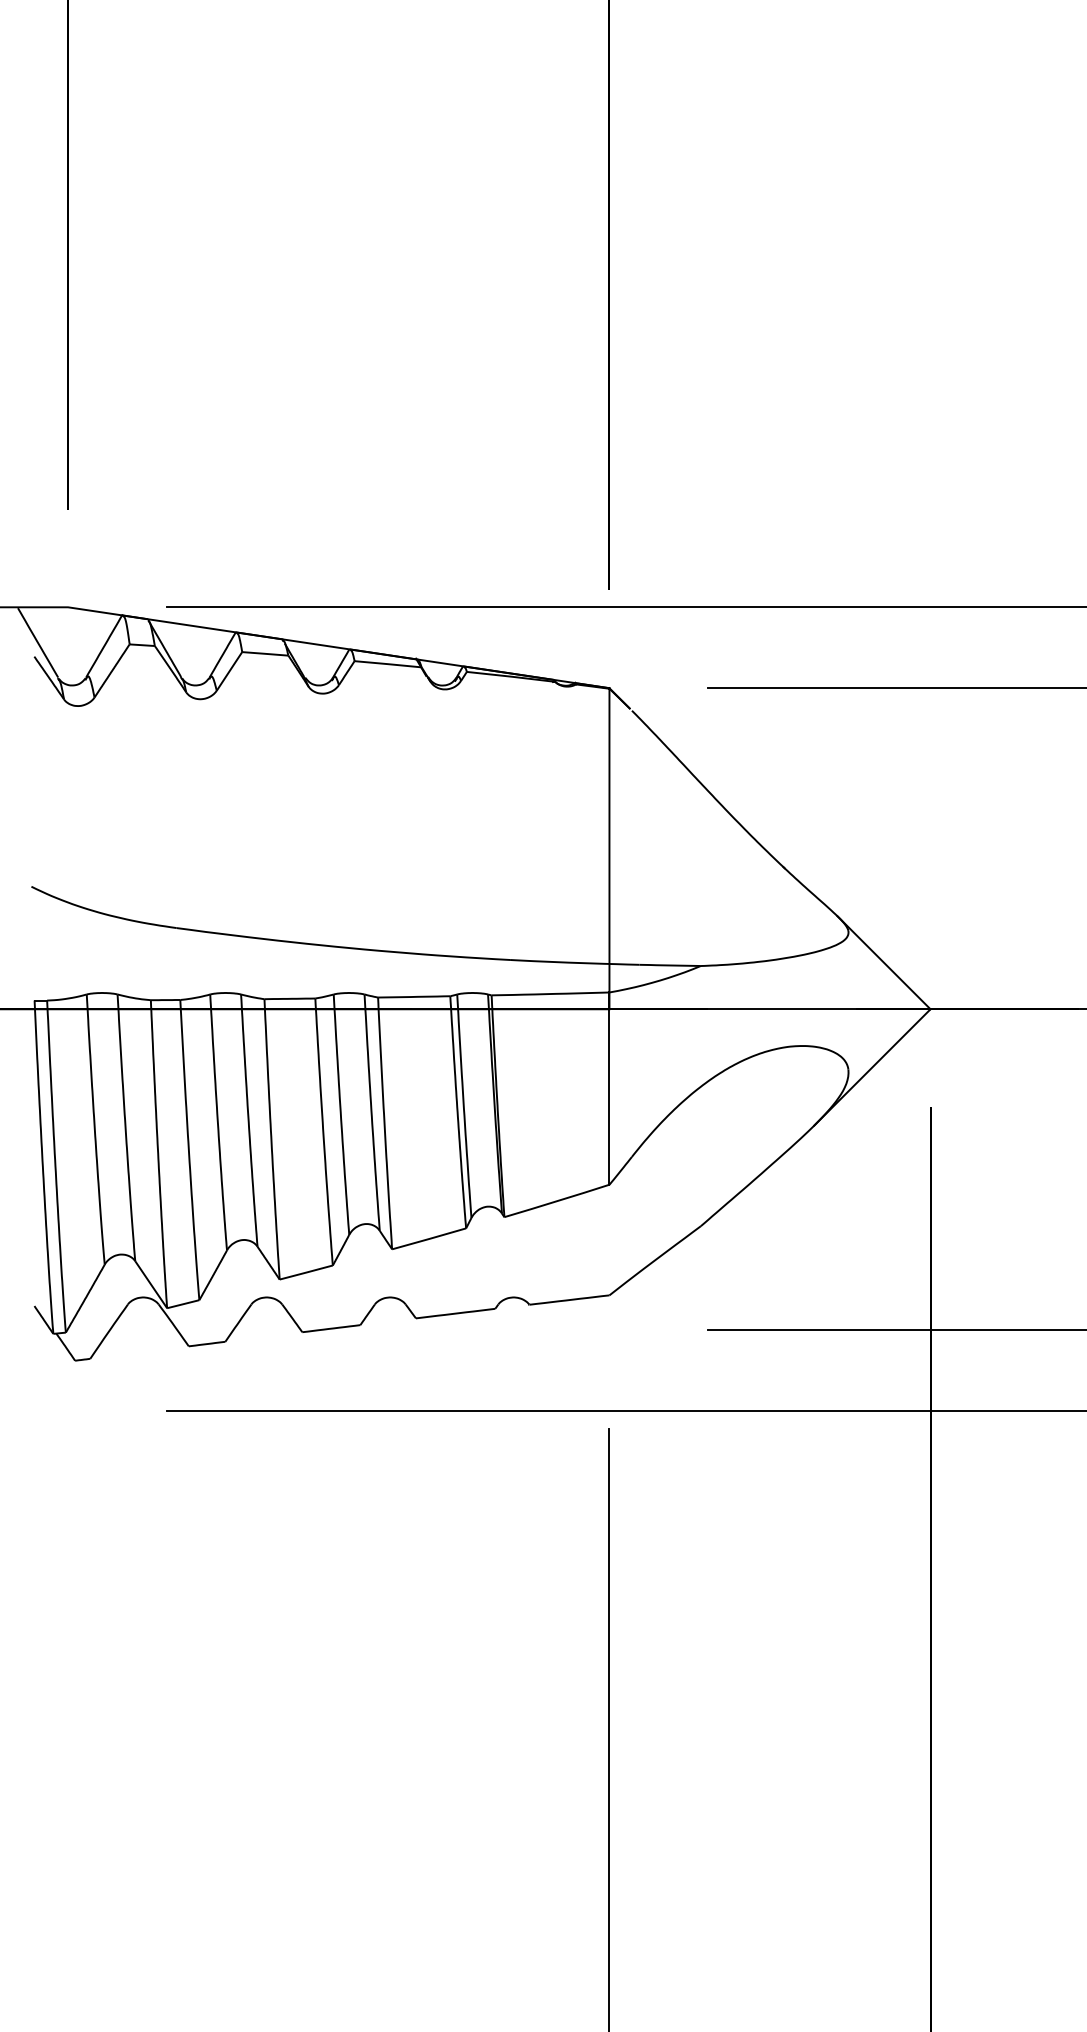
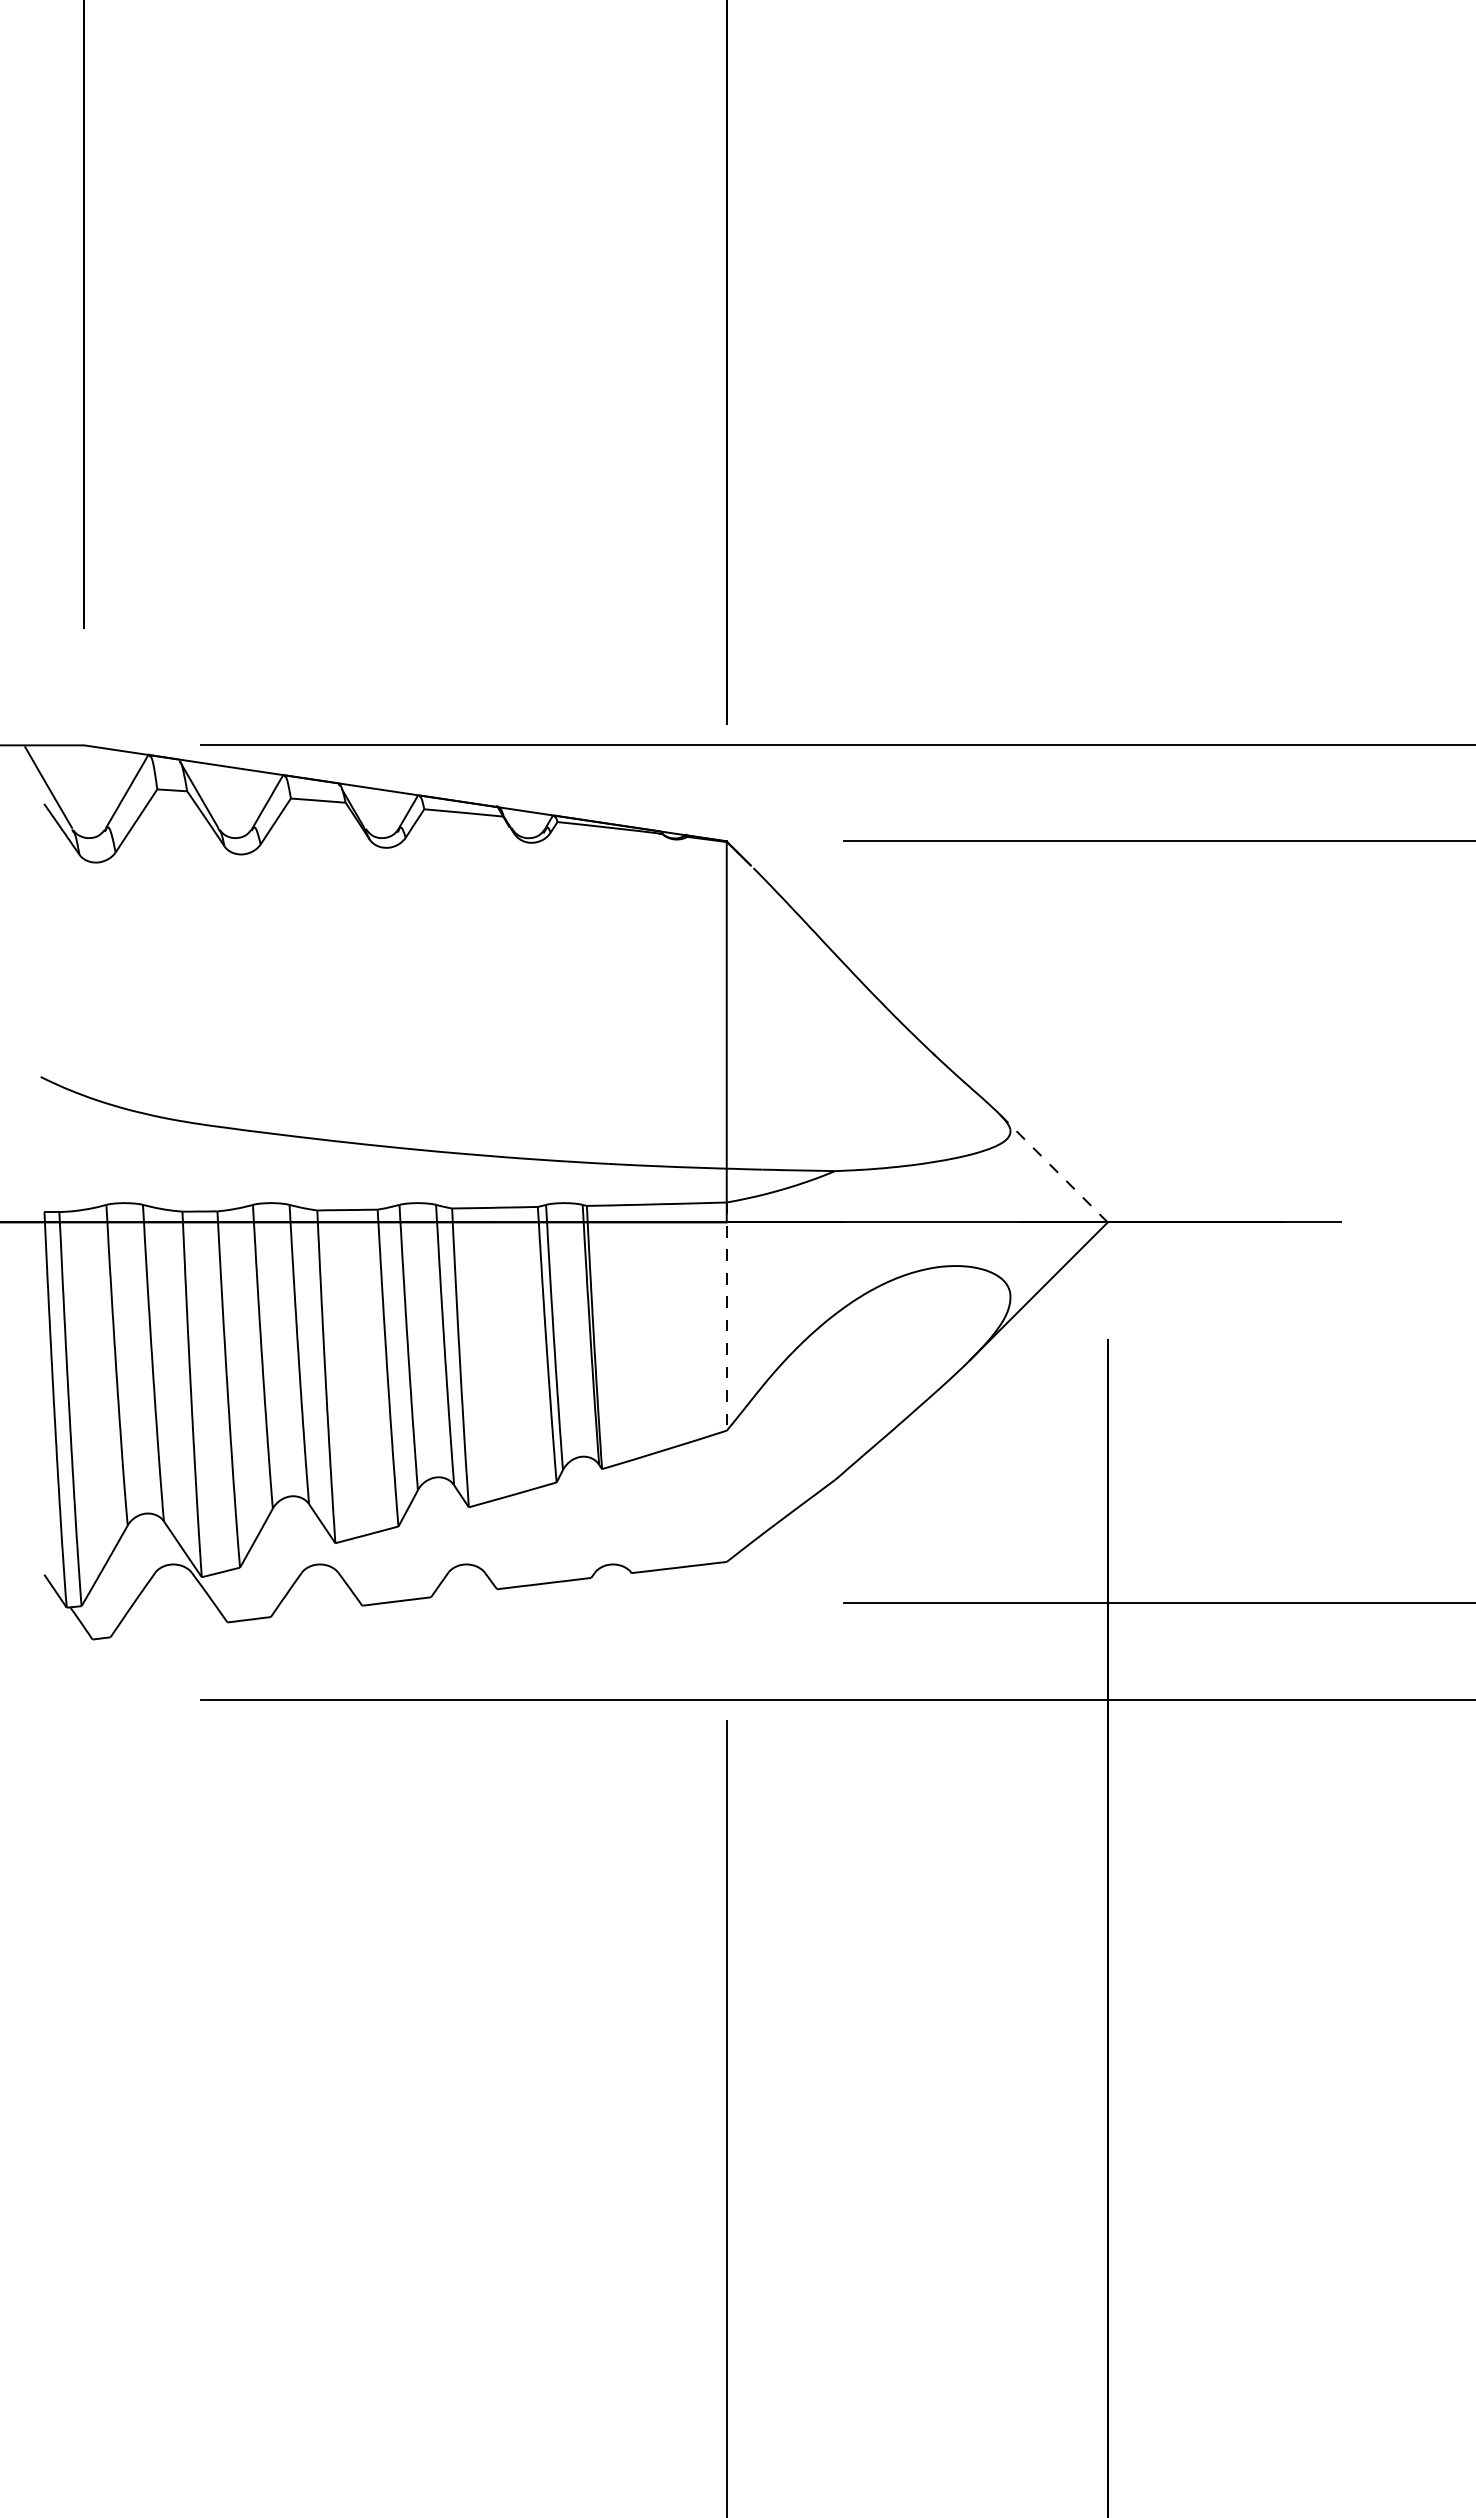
line: (883, 962) -> (1052, 1166), solid -> dashed
line: (609, 1089) -> (726, 1317), solid -> dashed

